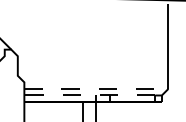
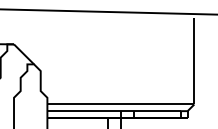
line: (96, 88) -> (121, 104), dashed -> solid
line: (90, 95) -> (114, 111), dashed -> solid

